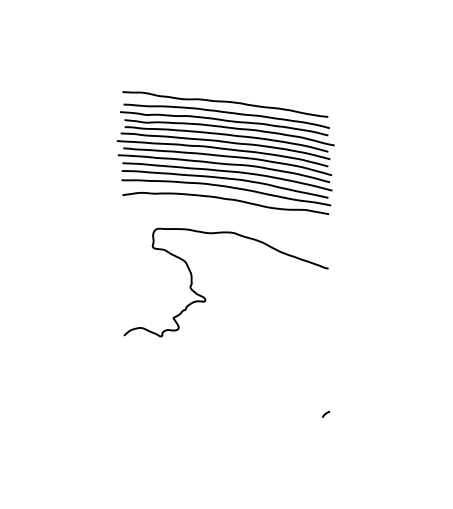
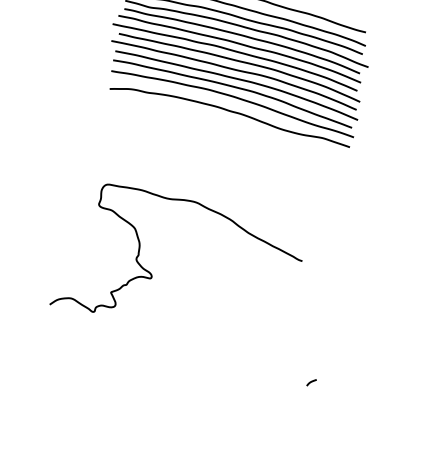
curve: (205, 297) -> (152, 273), moved

